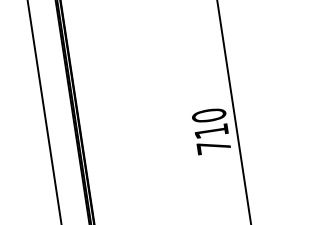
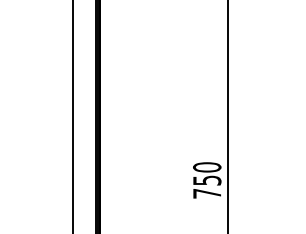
text: (211, 131) -> (207, 180), 710 -> 750

